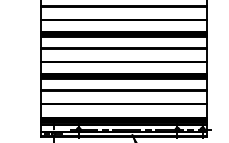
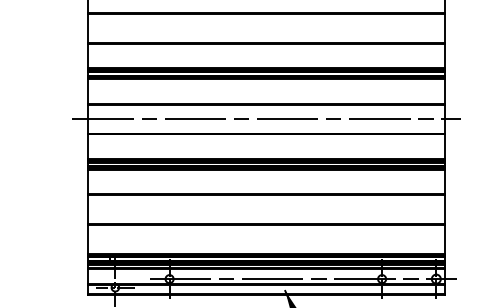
line: (123, 55) -> (265, 119), added

